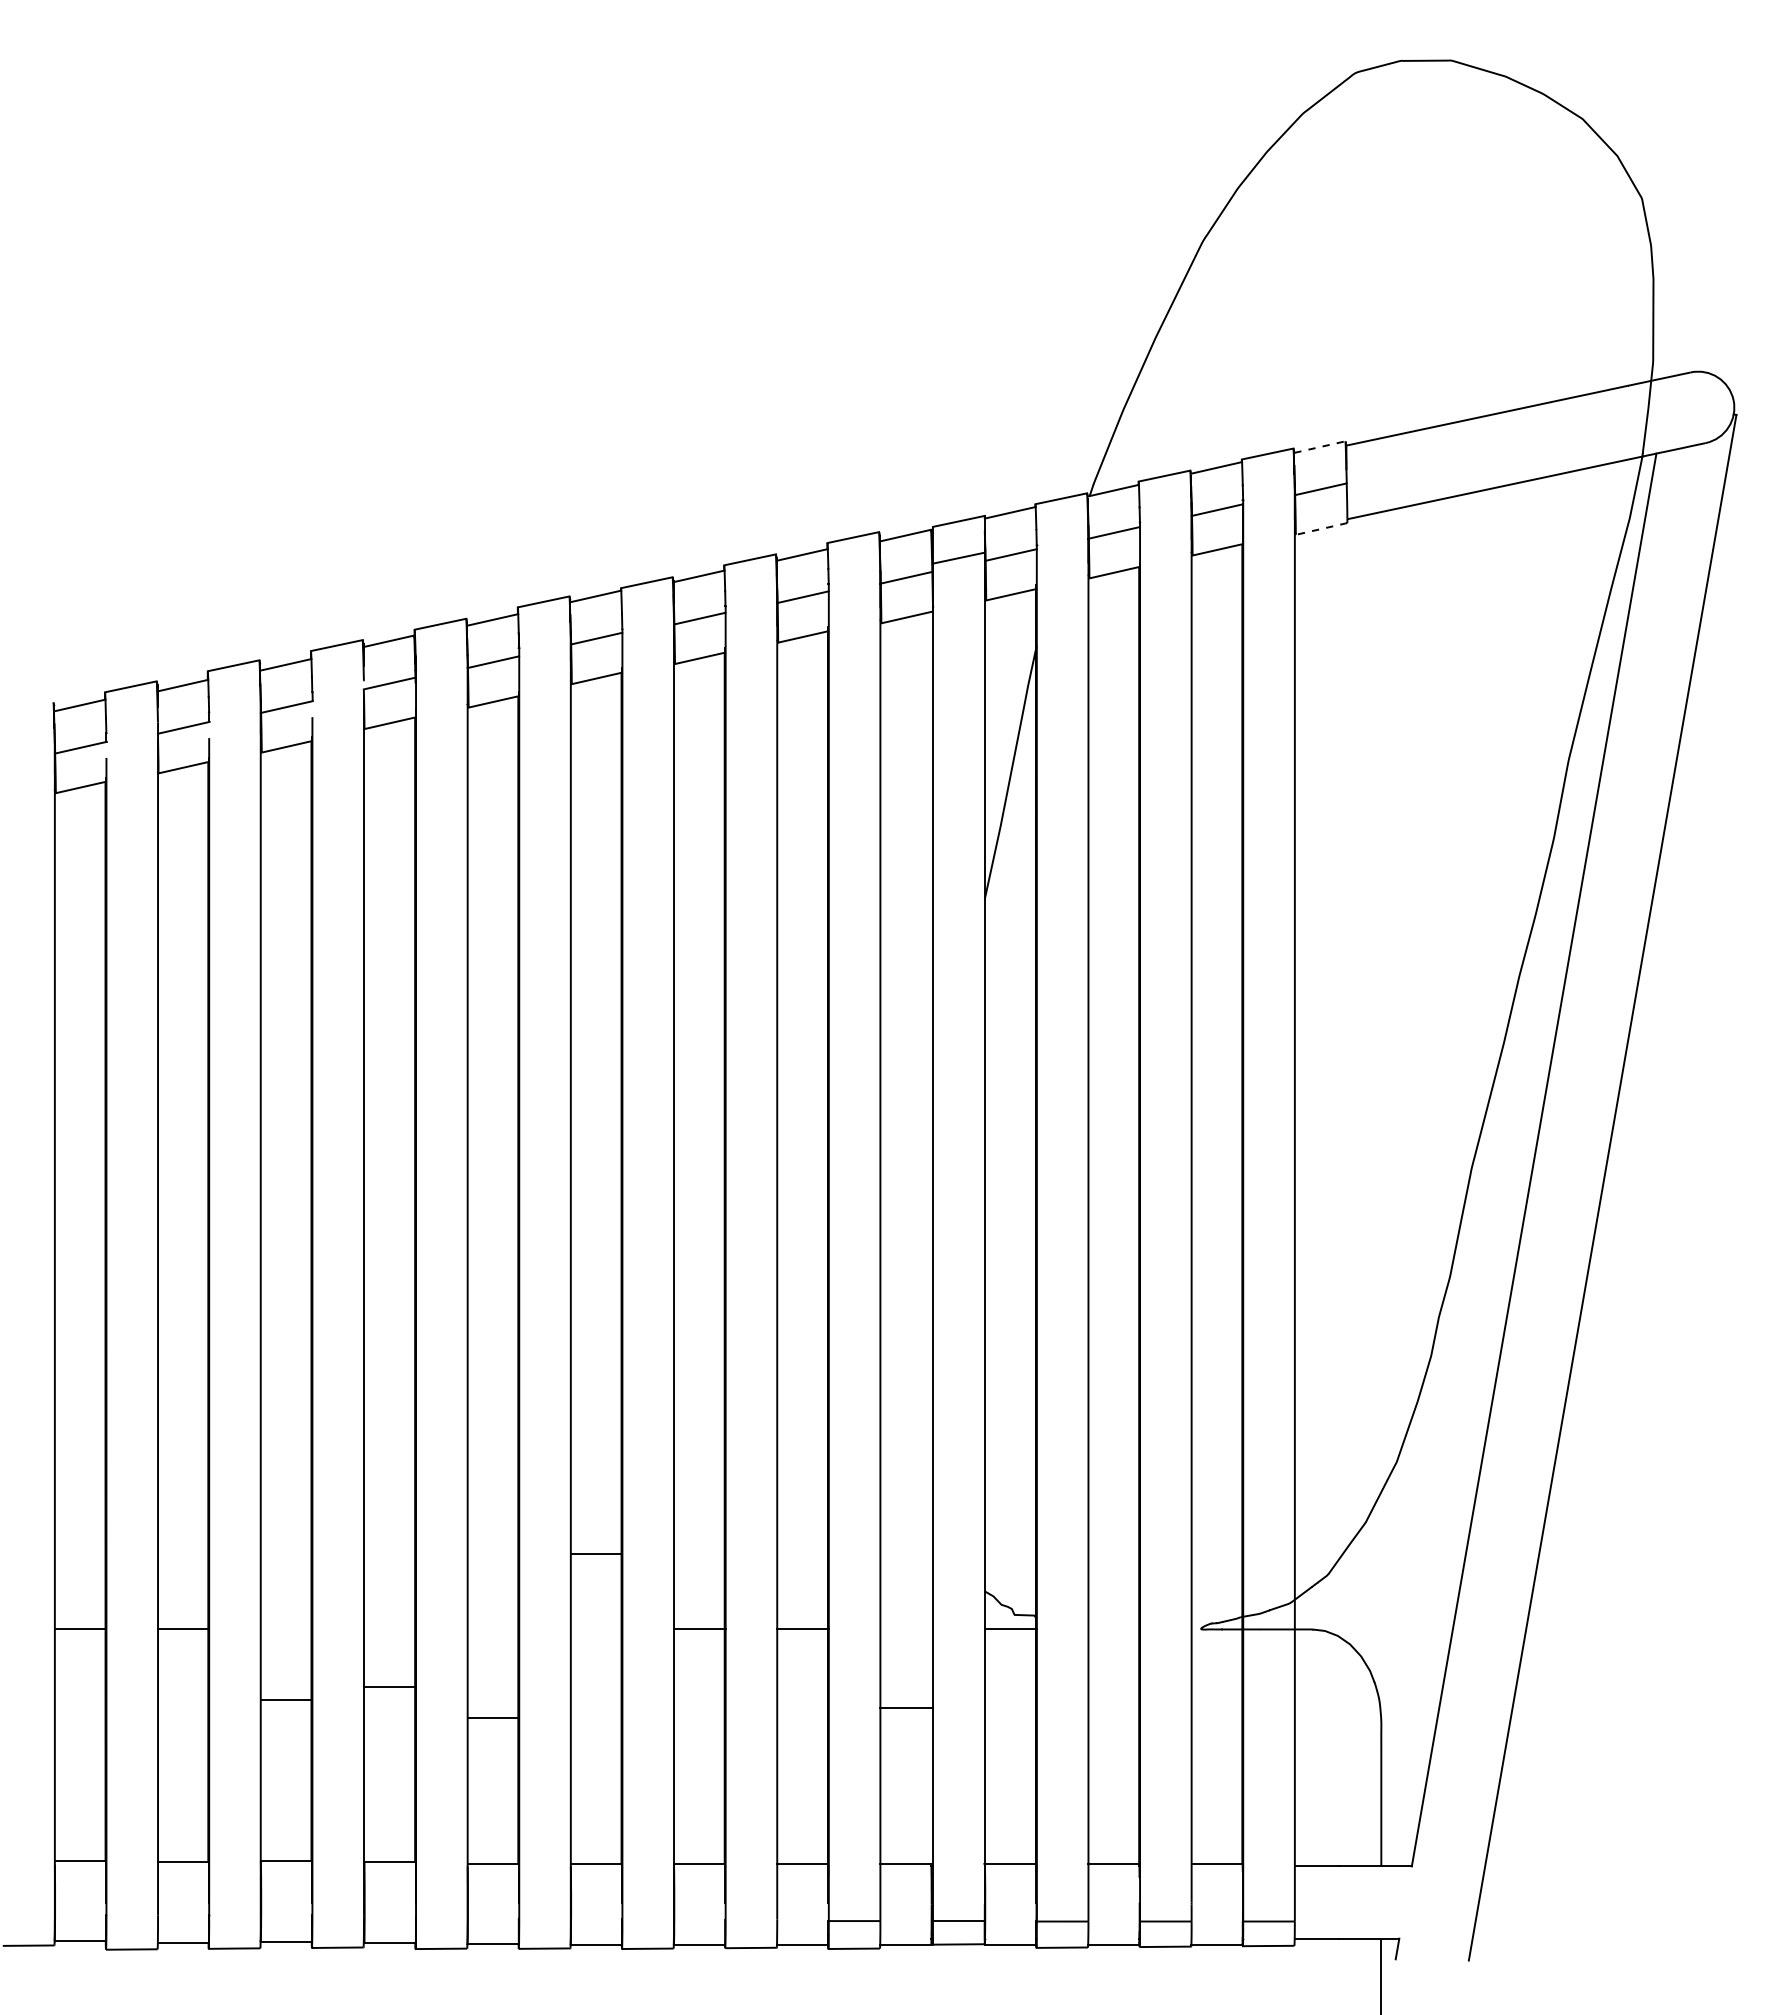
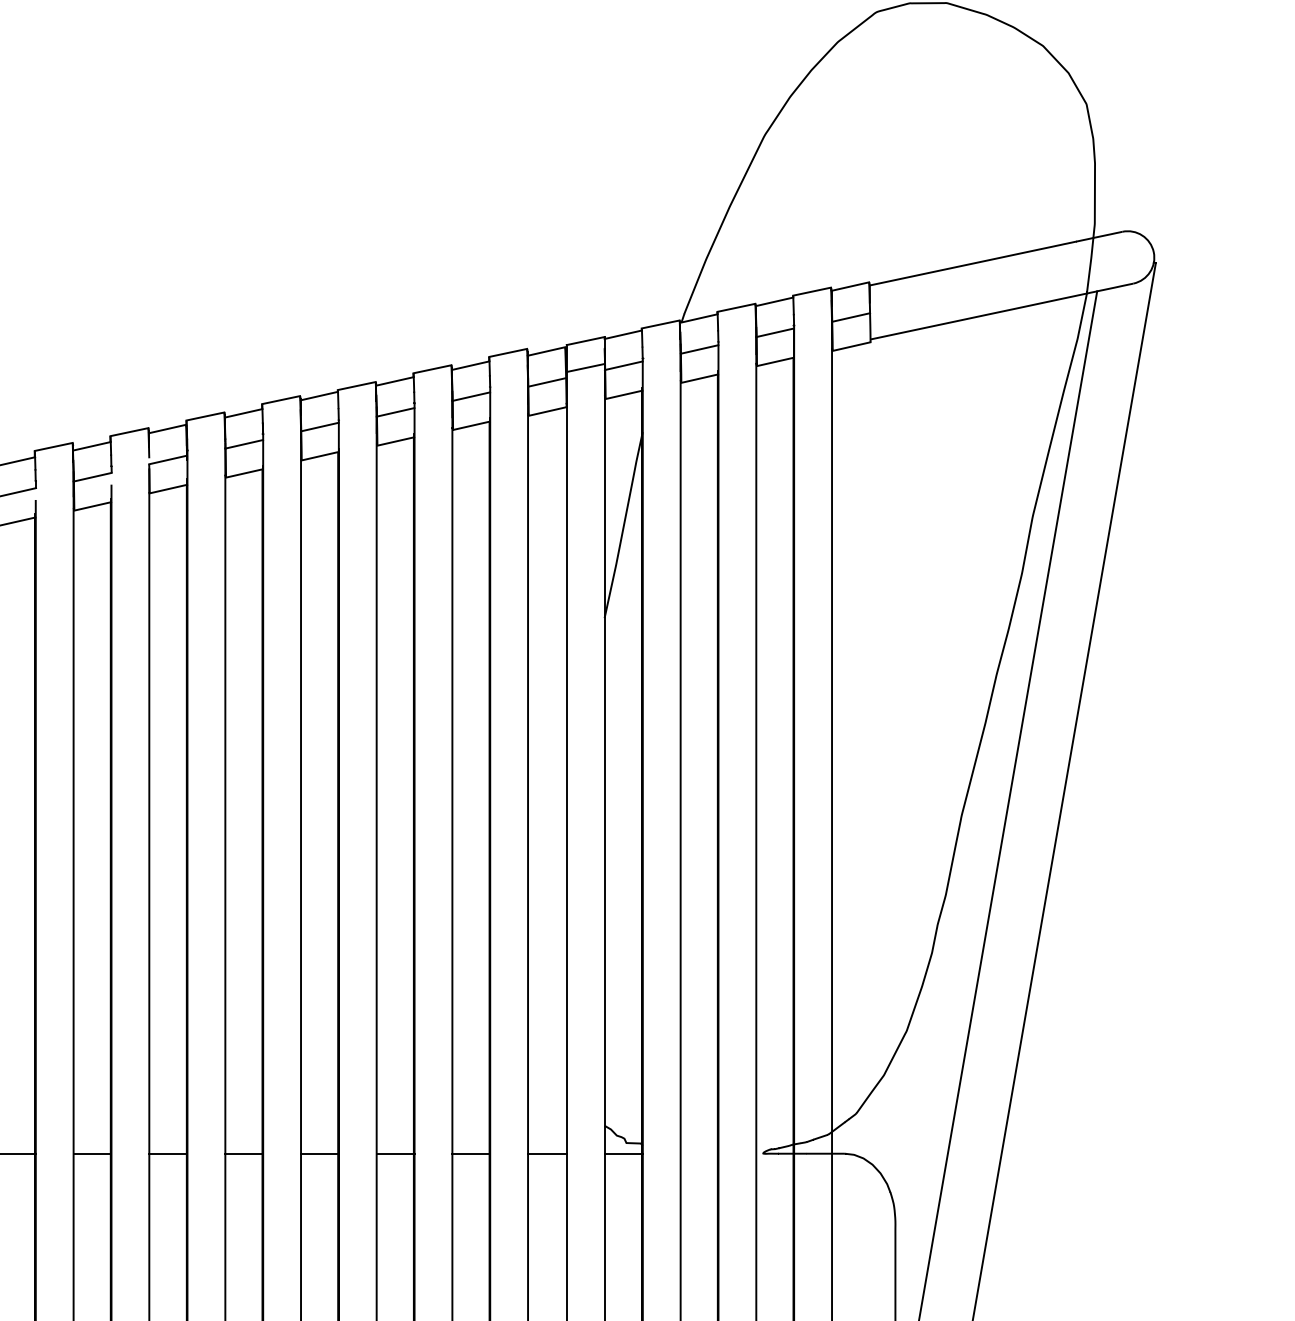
line: (1320, 447) -> (850, 286), dashed -> solid
line: (1321, 529) -> (851, 347), dashed -> solid
line: (596, 1554) -> (319, 1153), moved
line: (390, 1687) -> (168, 1153), moved
line: (286, 1700) -> (92, 1153), moved
line: (906, 1708) -> (547, 1153), moved
line: (493, 1718) -> (244, 1153), moved

